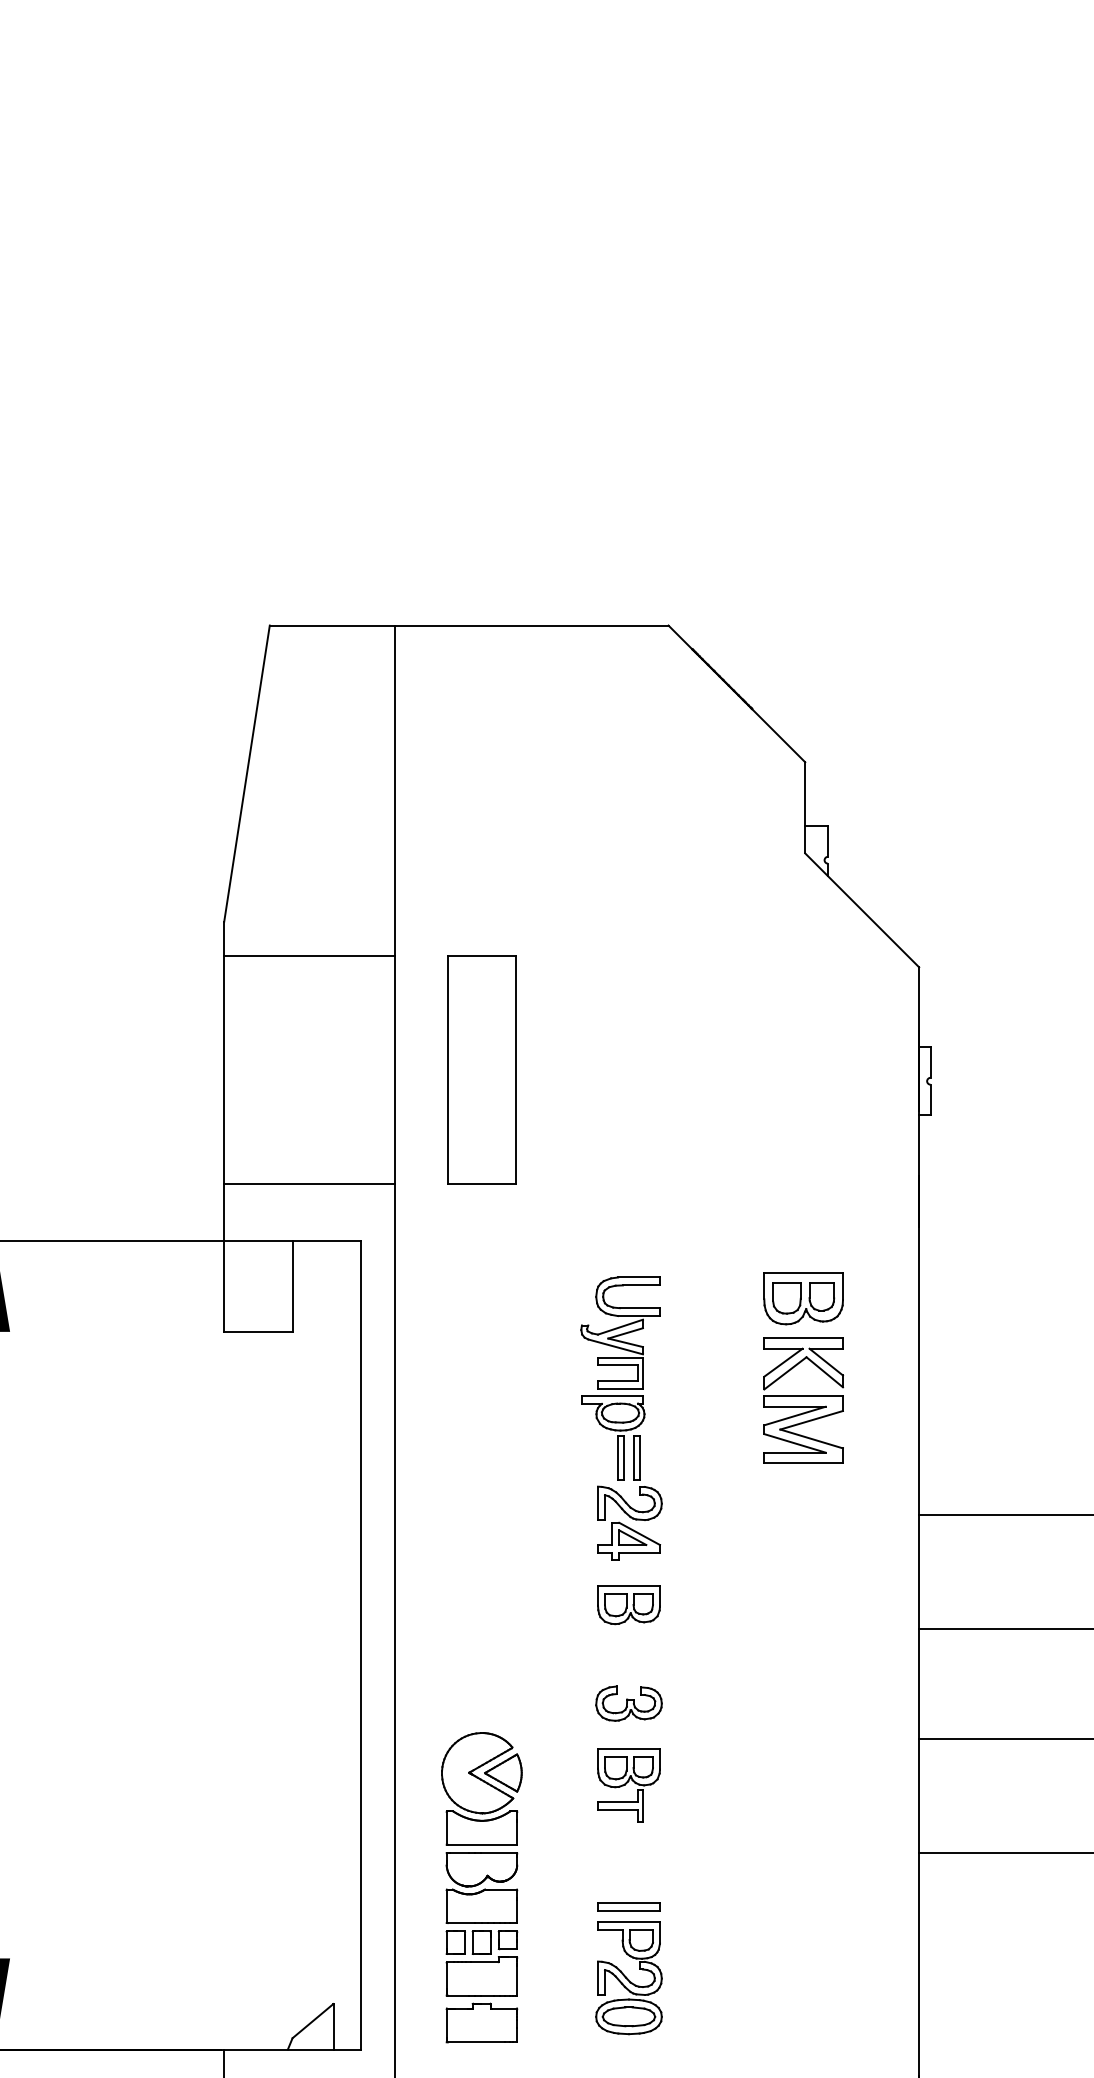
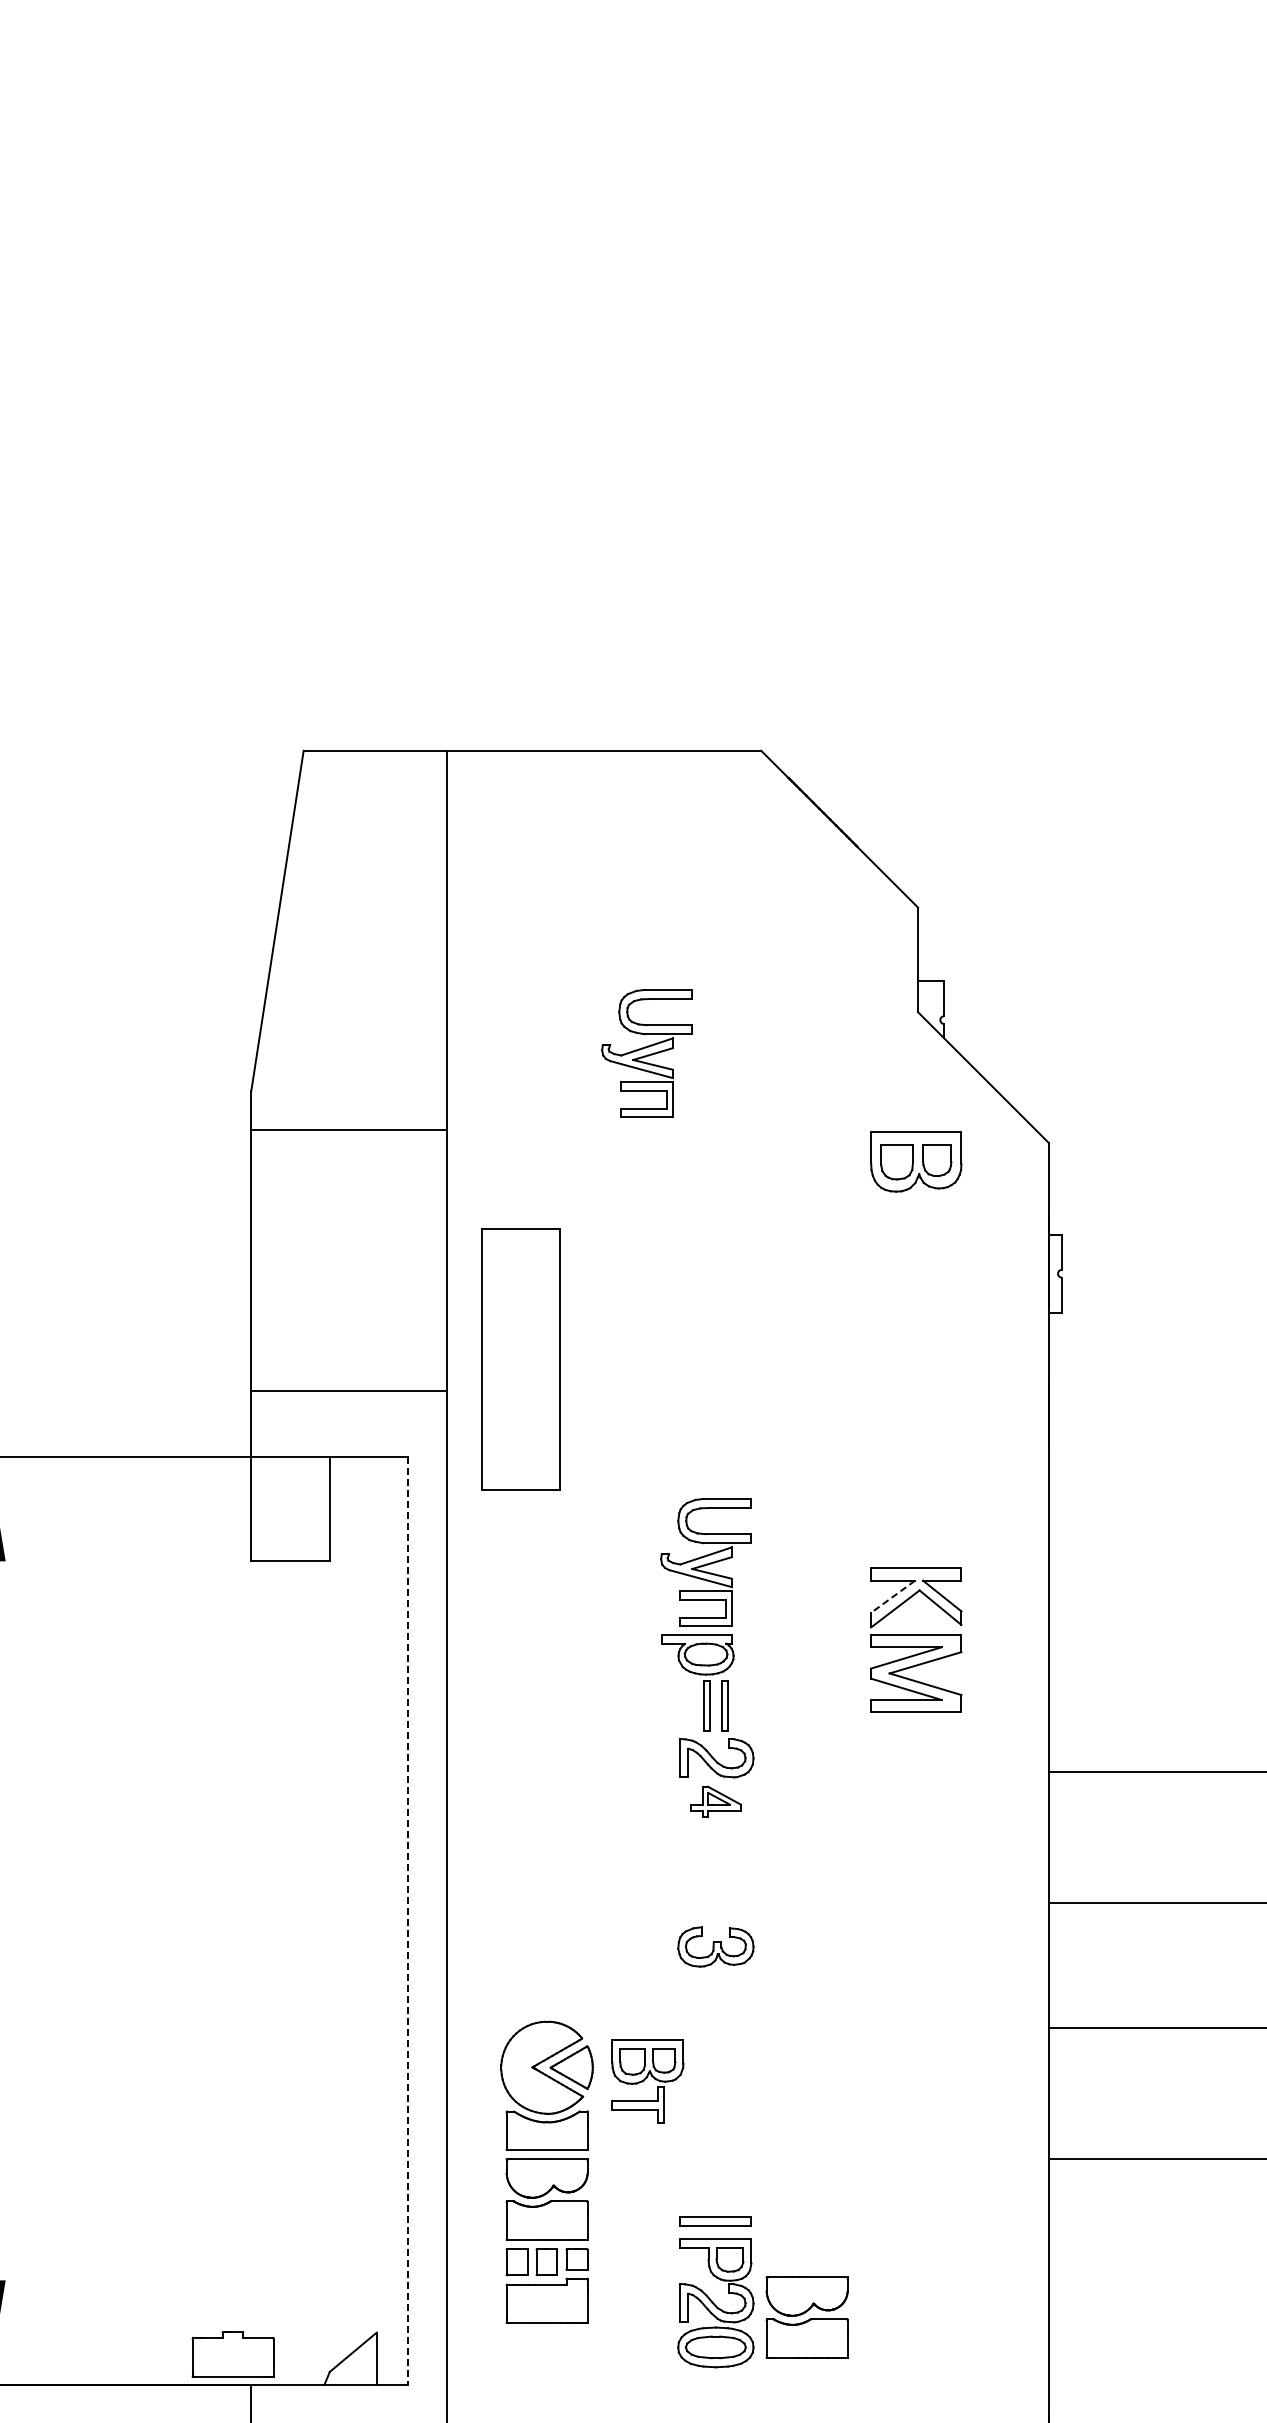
part: (568, 889) -> (646, 1053), added
part: (481, 1069) -> (520, 1359), moved
part: (803, 1298) -> (916, 1161), moved
line: (782, 1363) -> (892, 1597), solid -> dashed
part: (628, 1541) -> (715, 1801), size x0.7
part: (628, 1604) -> (715, 1874), removed
line: (361, 1645) -> (408, 1921), solid -> dashed
part: (628, 1703) -> (715, 1946), moved
part: (628, 1785) -> (647, 2081), moved
part: (707, 1990) -> (806, 2317), added
part: (481, 2023) -> (232, 2354), moved

